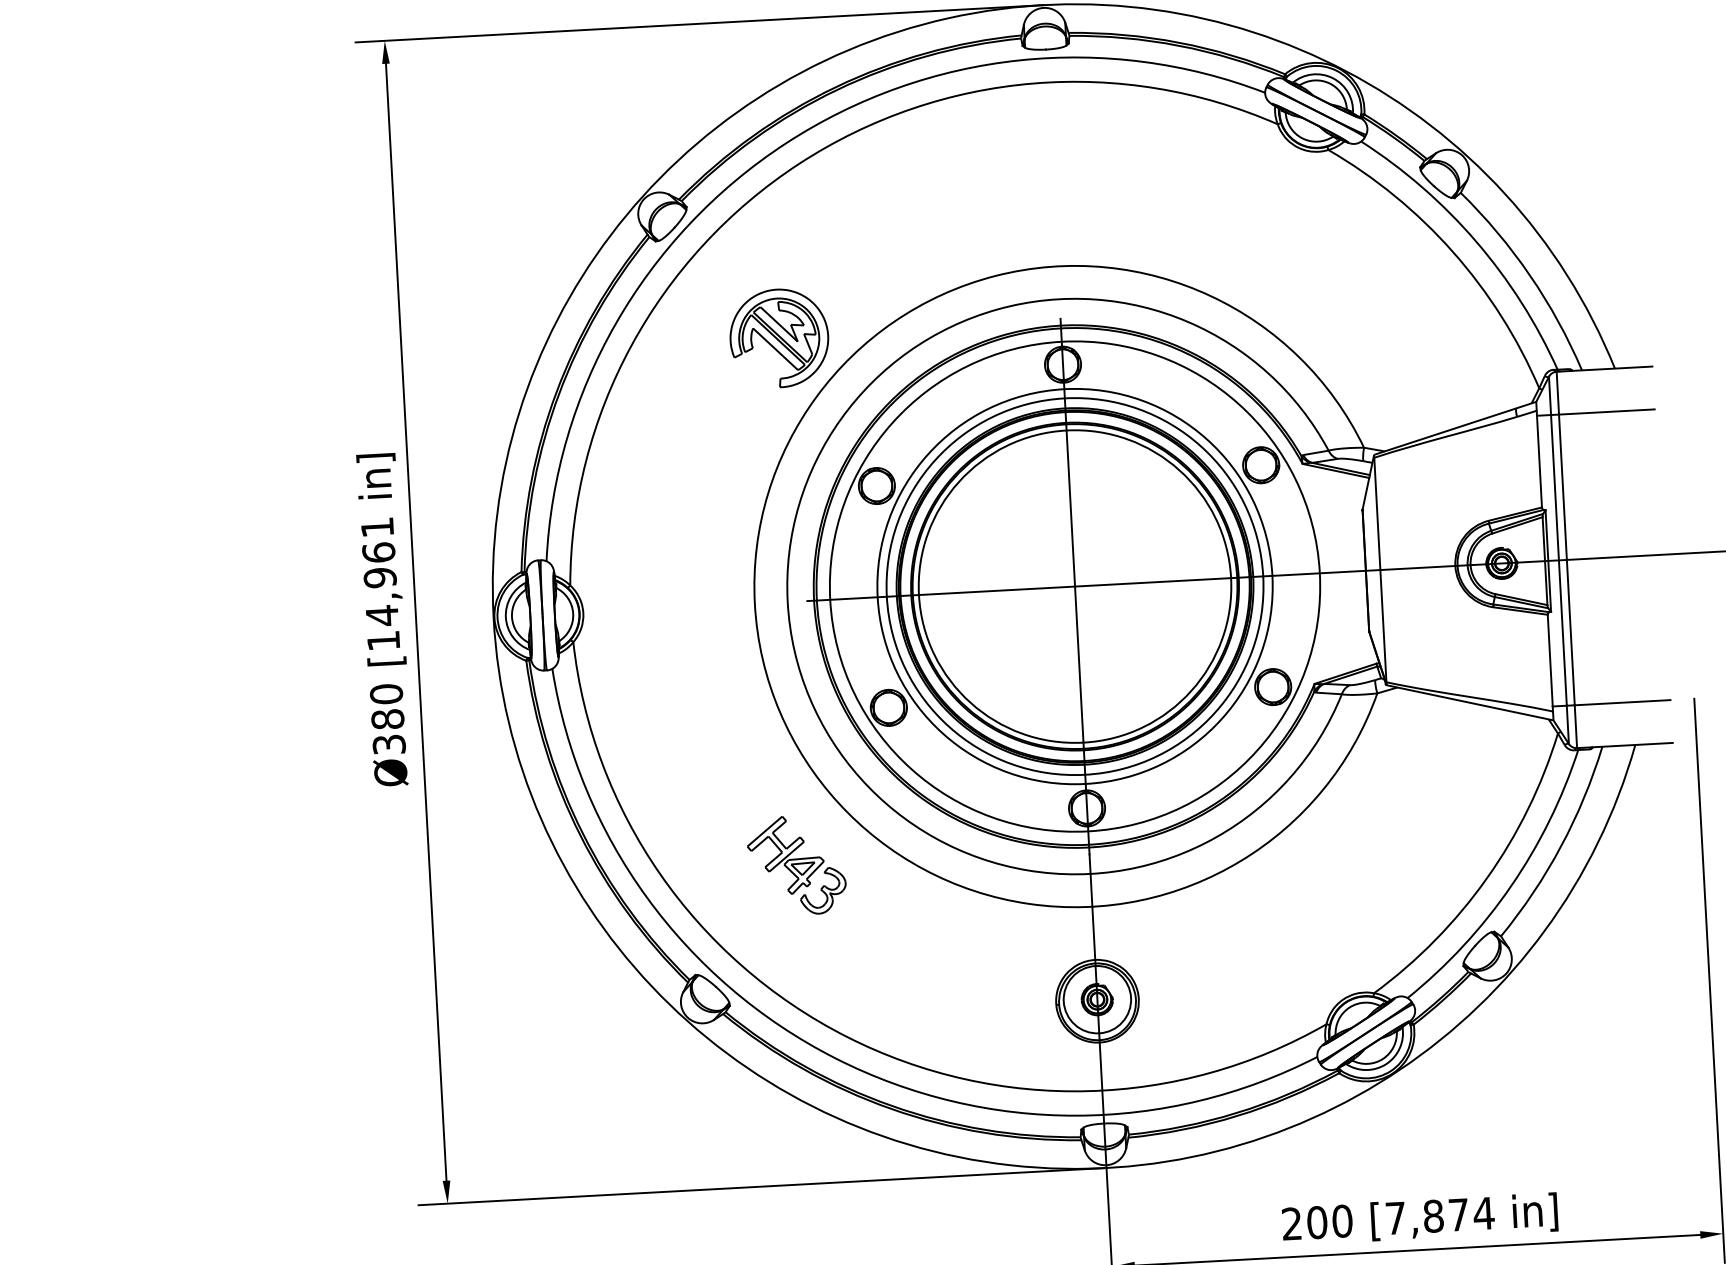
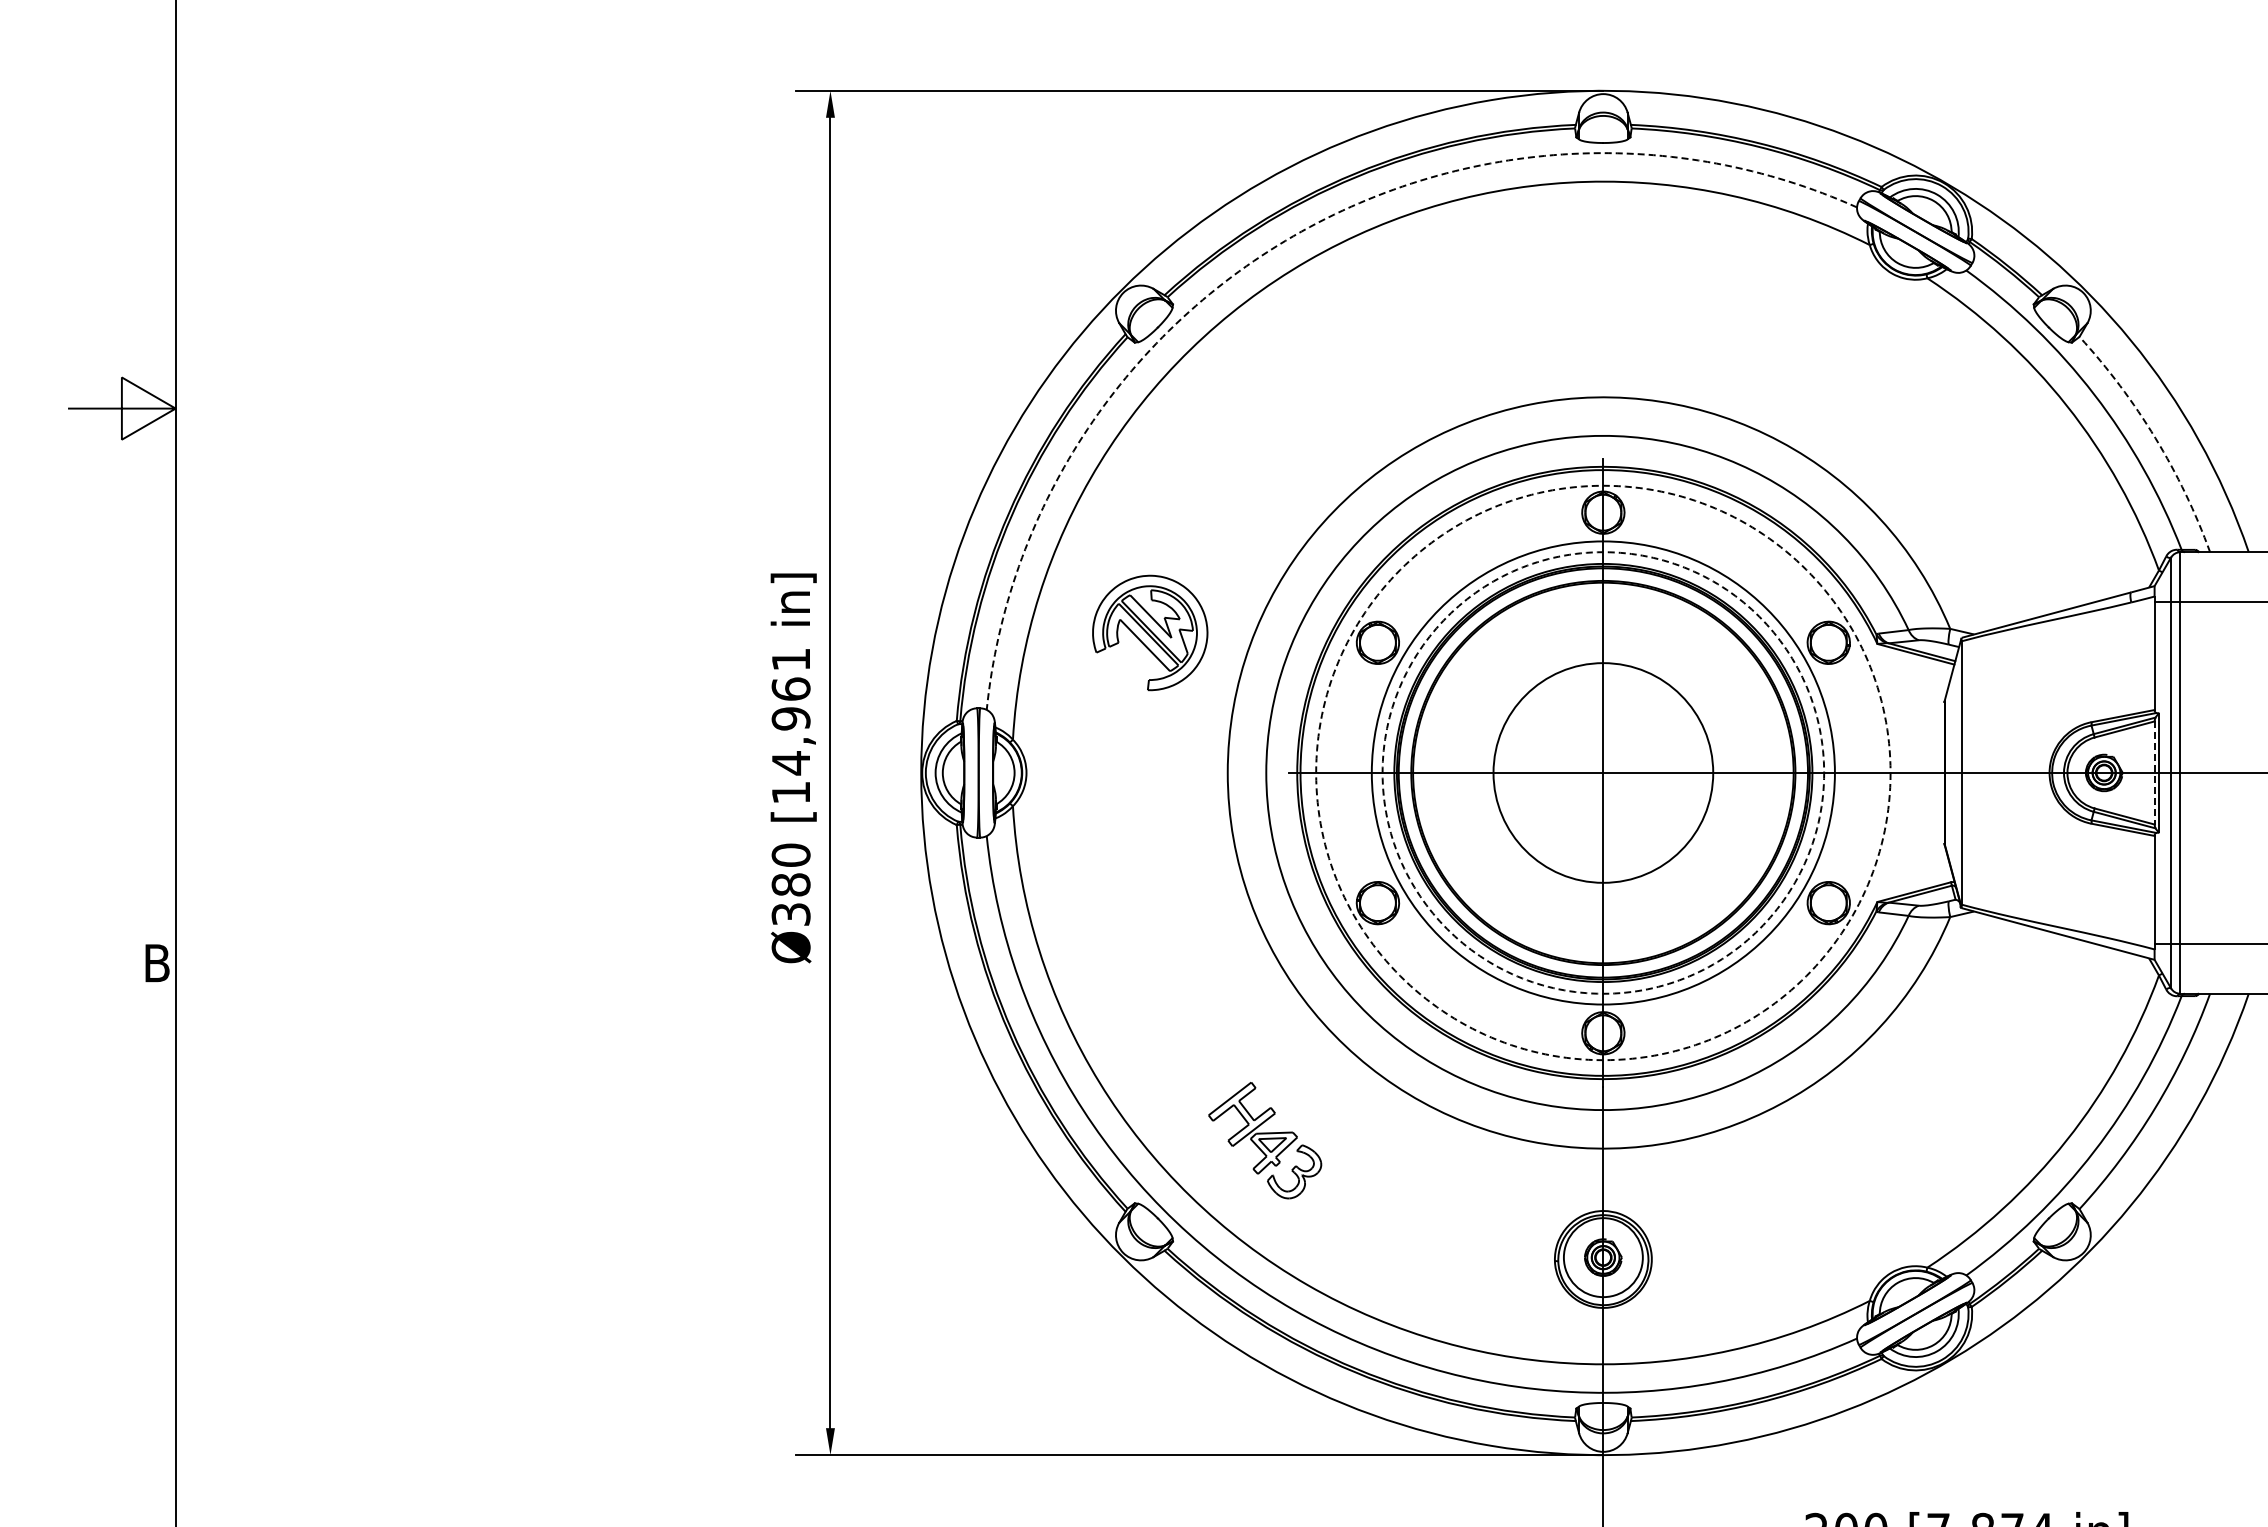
arc: (786, 143) -> (1293, 236), solid -> dashed
arc: (1530, 275) -> (2155, 438), solid -> dashed
part: (779, 338) -> (1150, 632), moved
line: (1544, 560) -> (2154, 772), solid -> dashed
circle: (1075, 586) -> (1603, 772), size x0.6
circle: (1075, 586) -> (1603, 772), solid -> dashed
circle: (1075, 586) -> (1603, 772), solid -> dashed
part: (797, 865) -> (1265, 1140), moved

